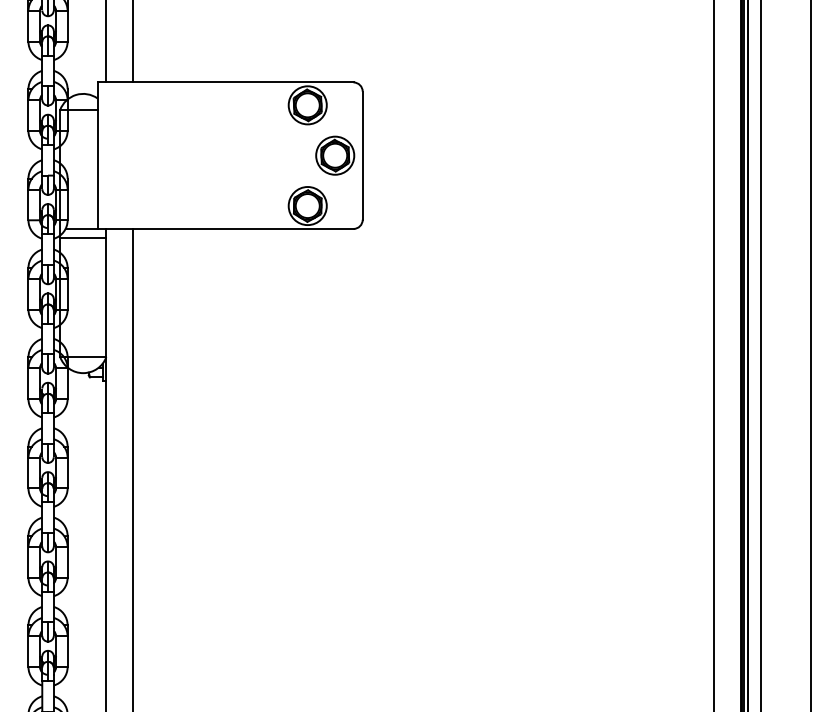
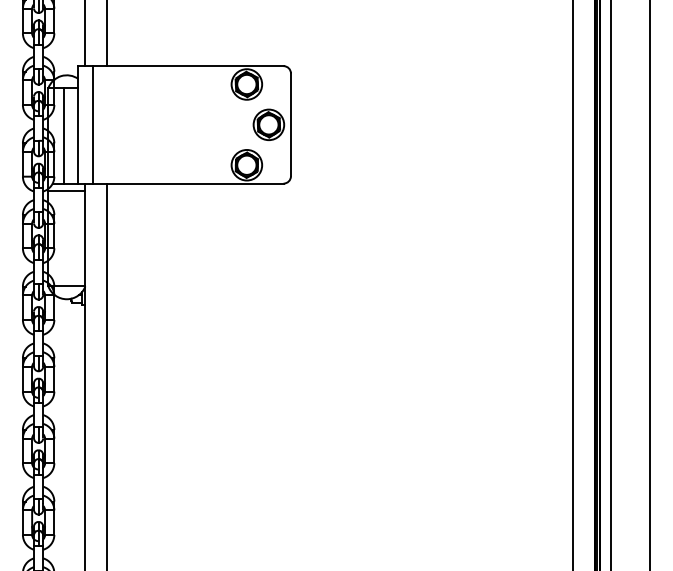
line: (115, 155) -> (92, 124), added
line: (79, 168) -> (63, 135), added

